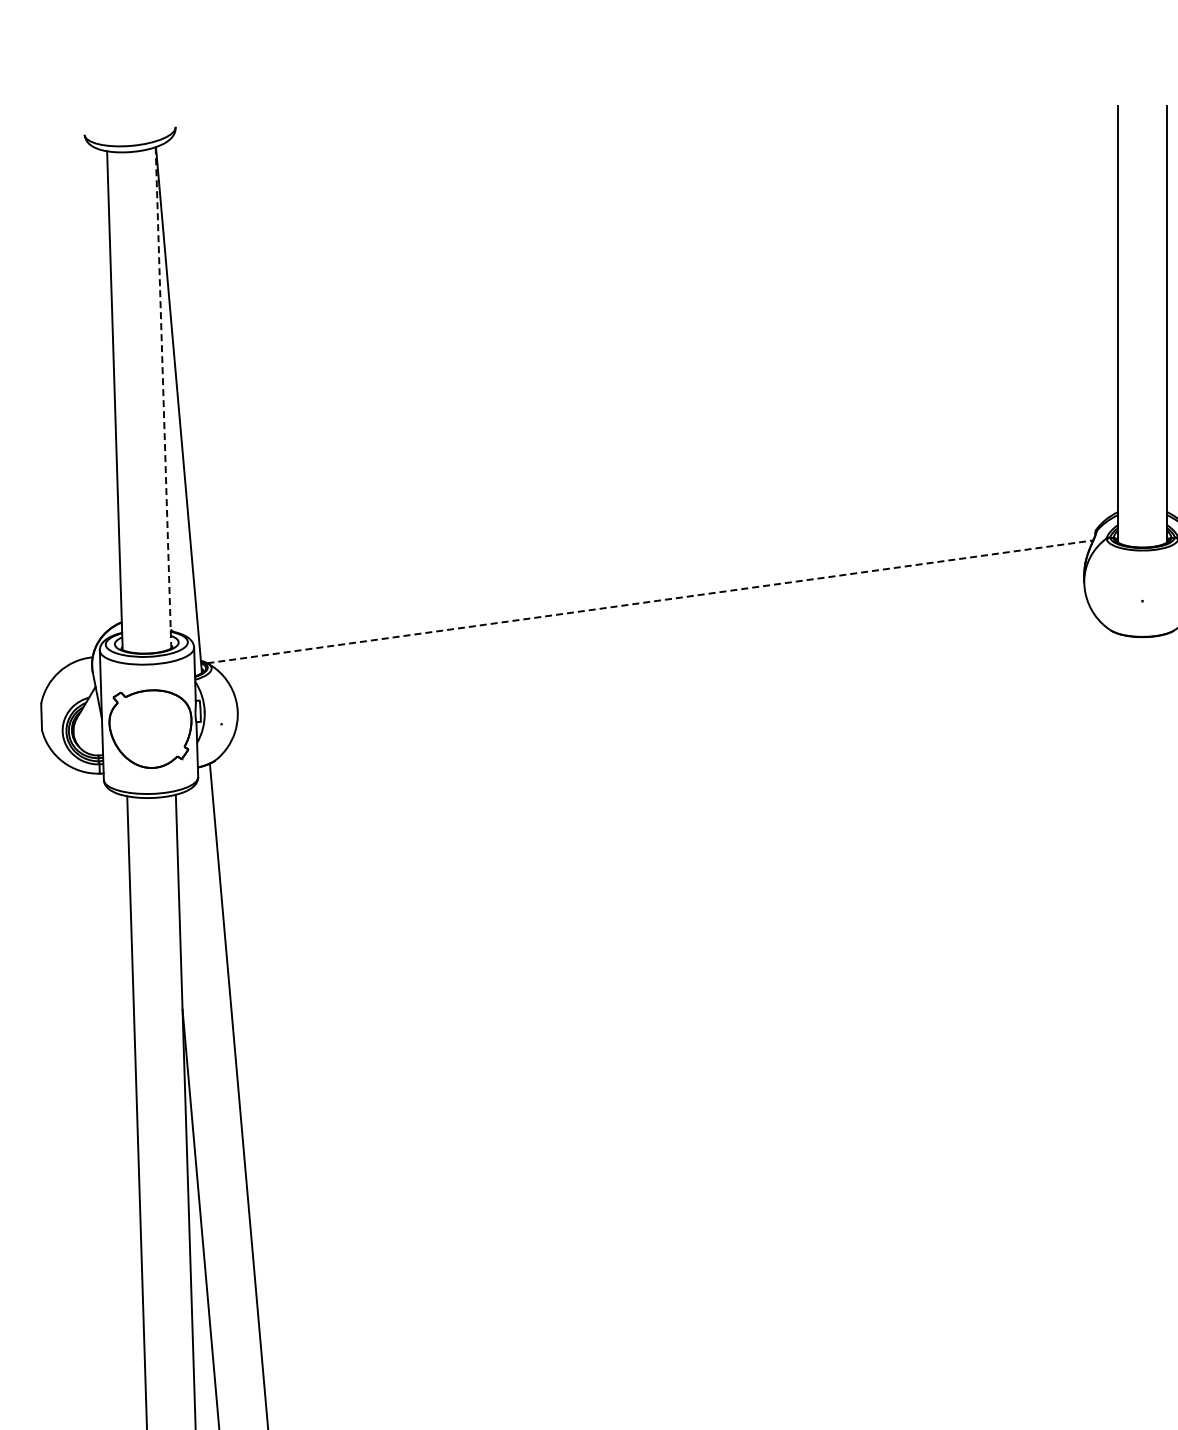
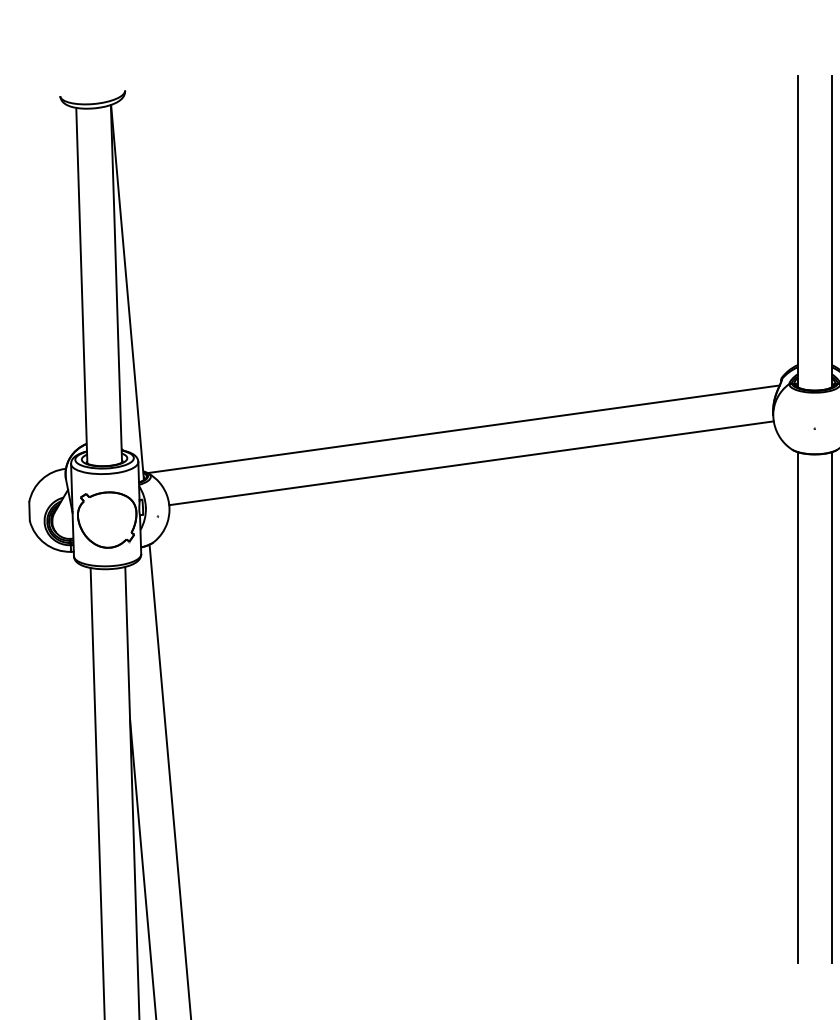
line: (163, 397) -> (116, 283), dashed -> solid
line: (650, 601) -> (463, 429), dashed -> solid
line: (661, 649) -> (471, 463), added
line: (1118, 991) -> (797, 707), added
line: (1166, 991) -> (831, 707), added

